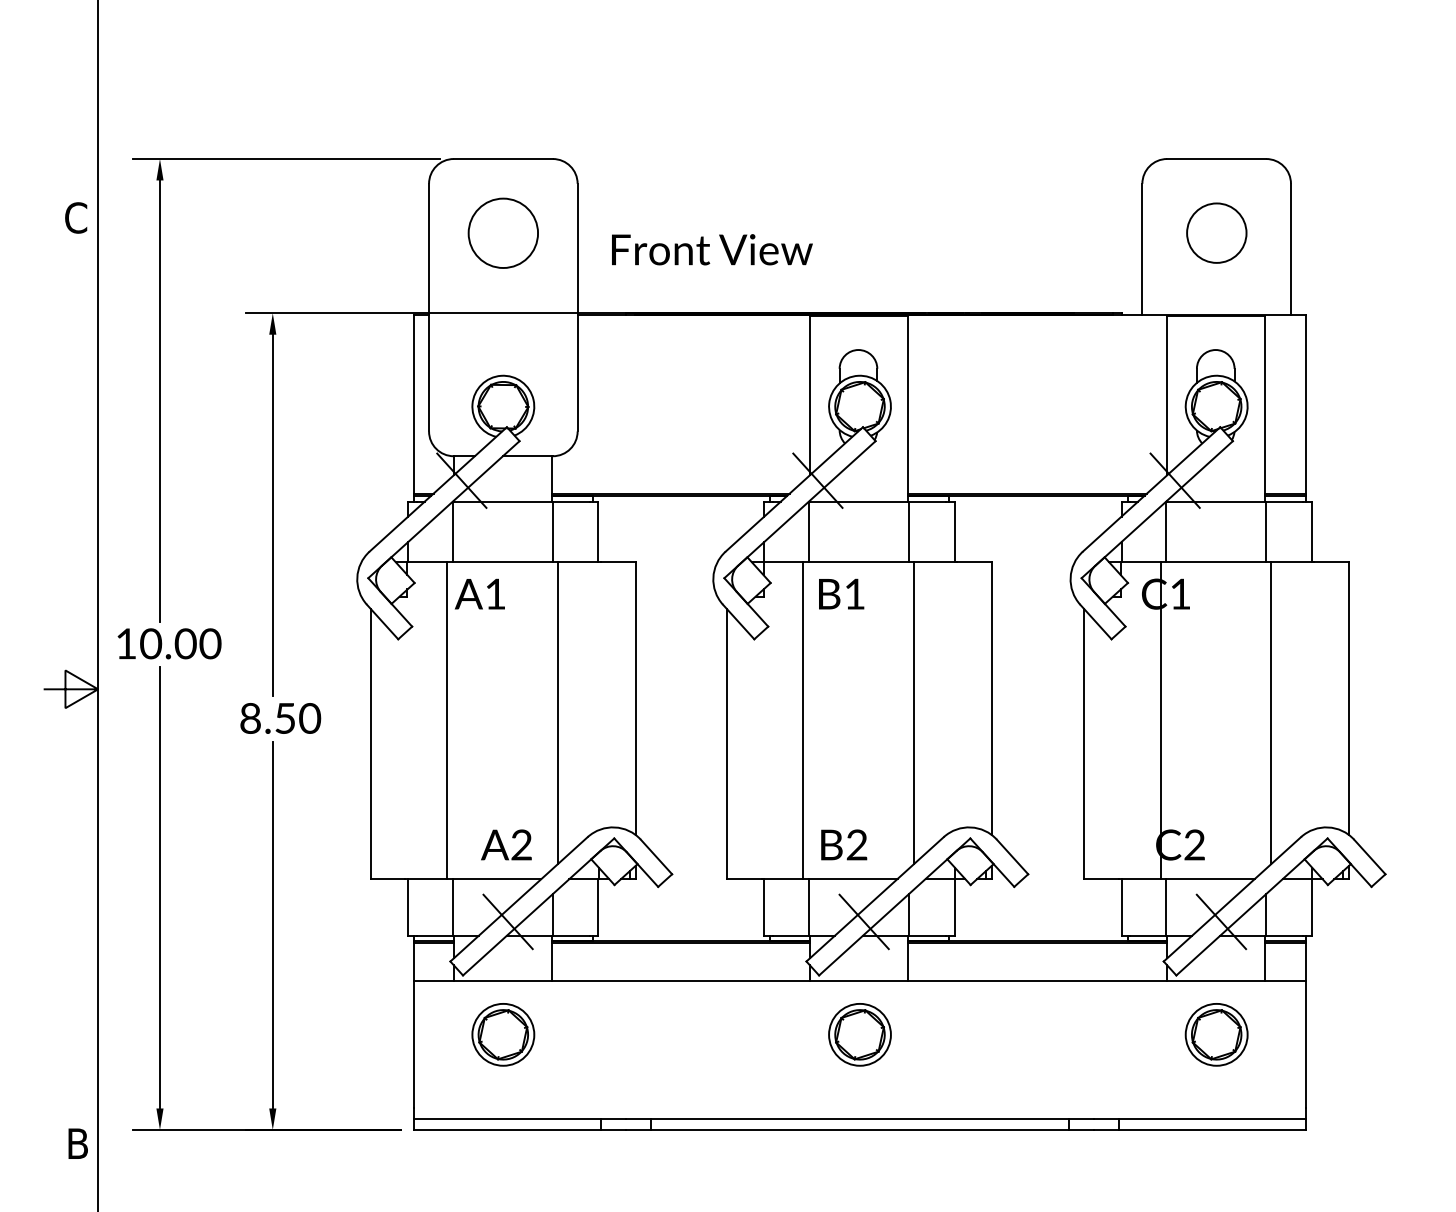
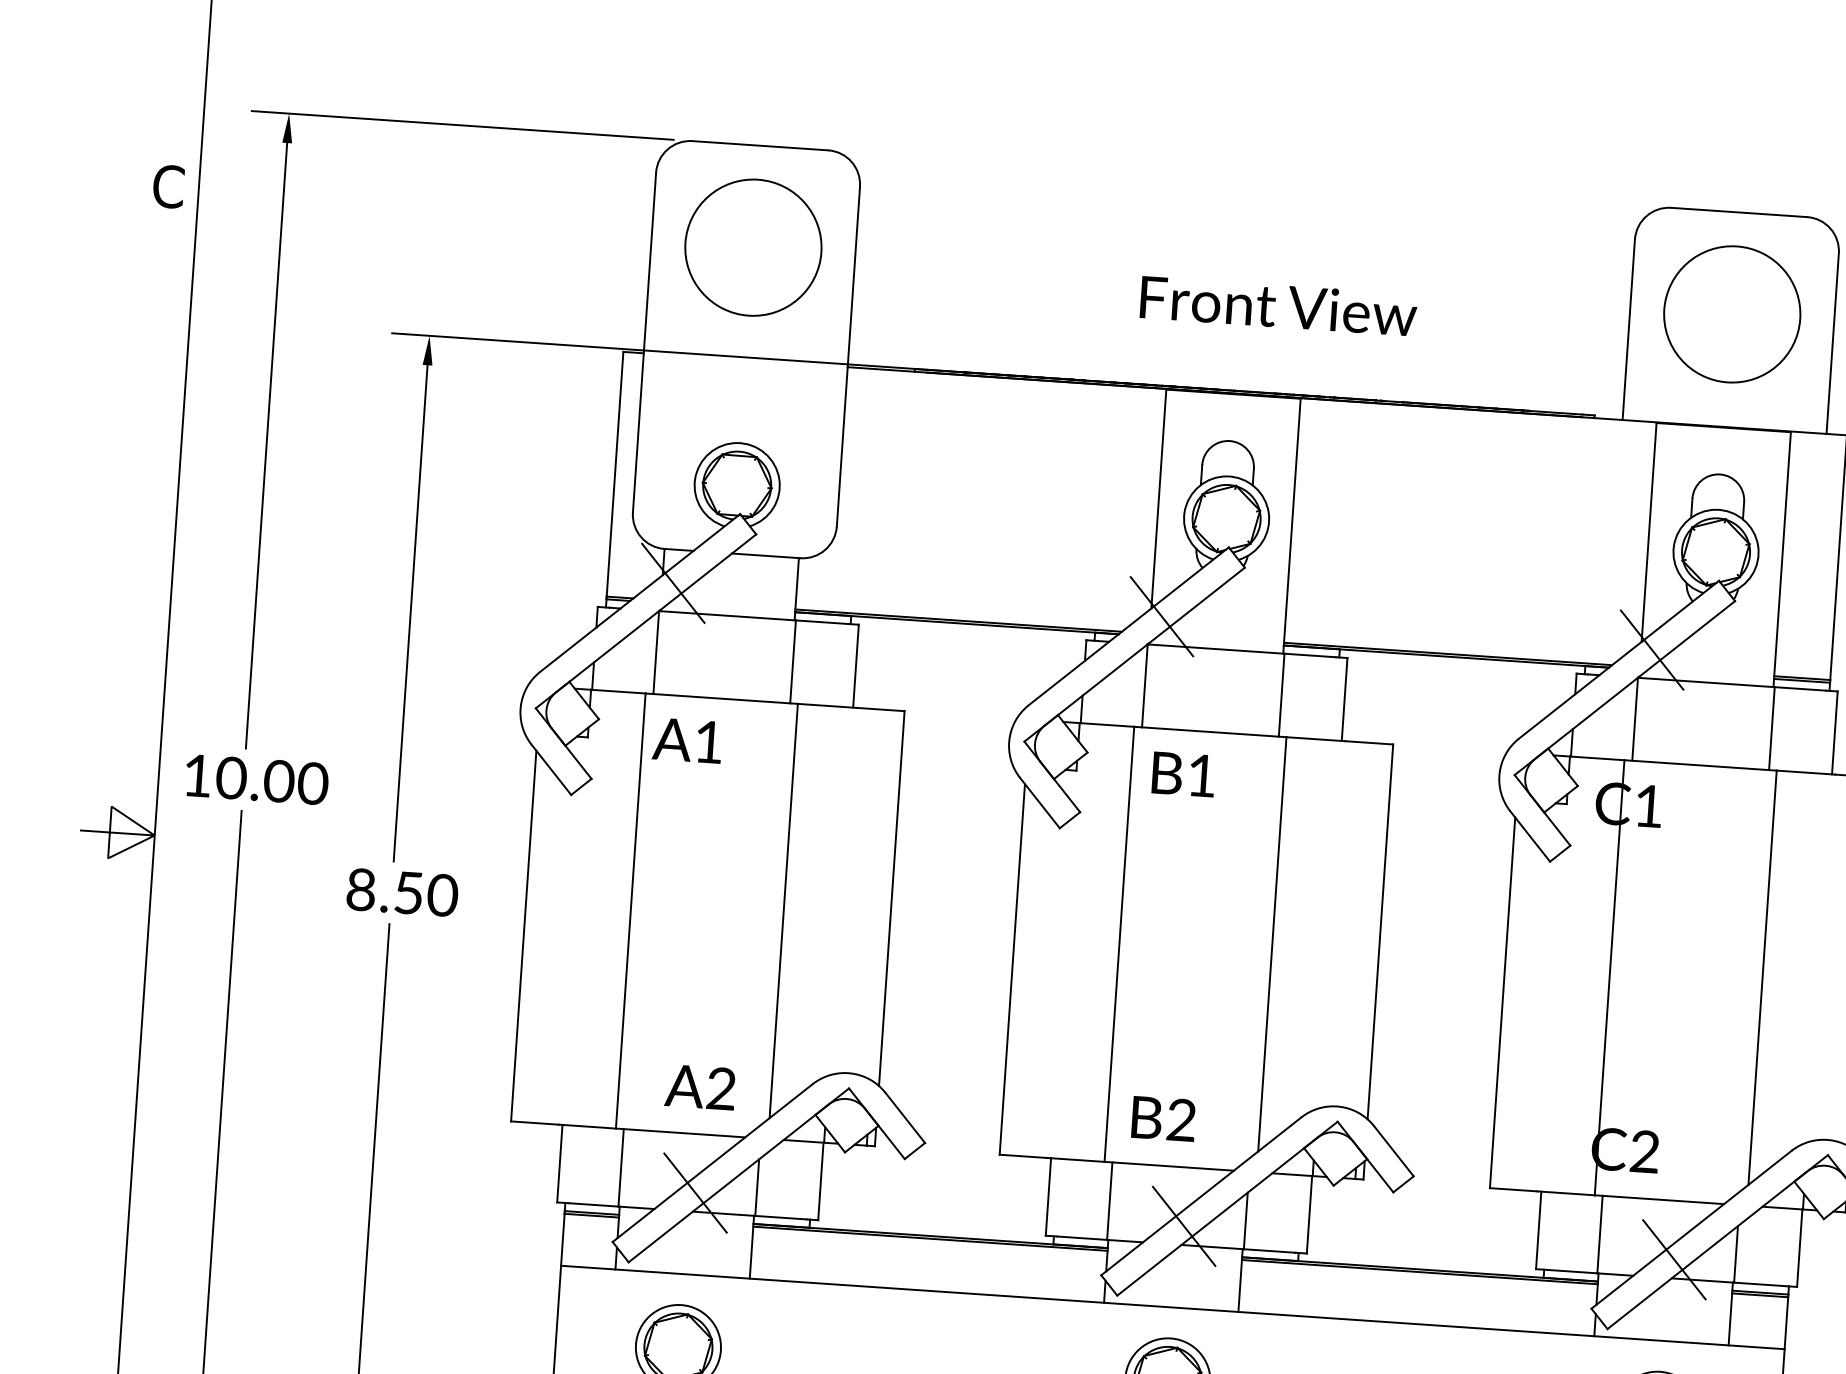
circle: (502, 232) -> (752, 246), size x1.43
circle: (1216, 232) -> (1732, 313), size x1.67
text: (712, 249) -> (1279, 305), moved

